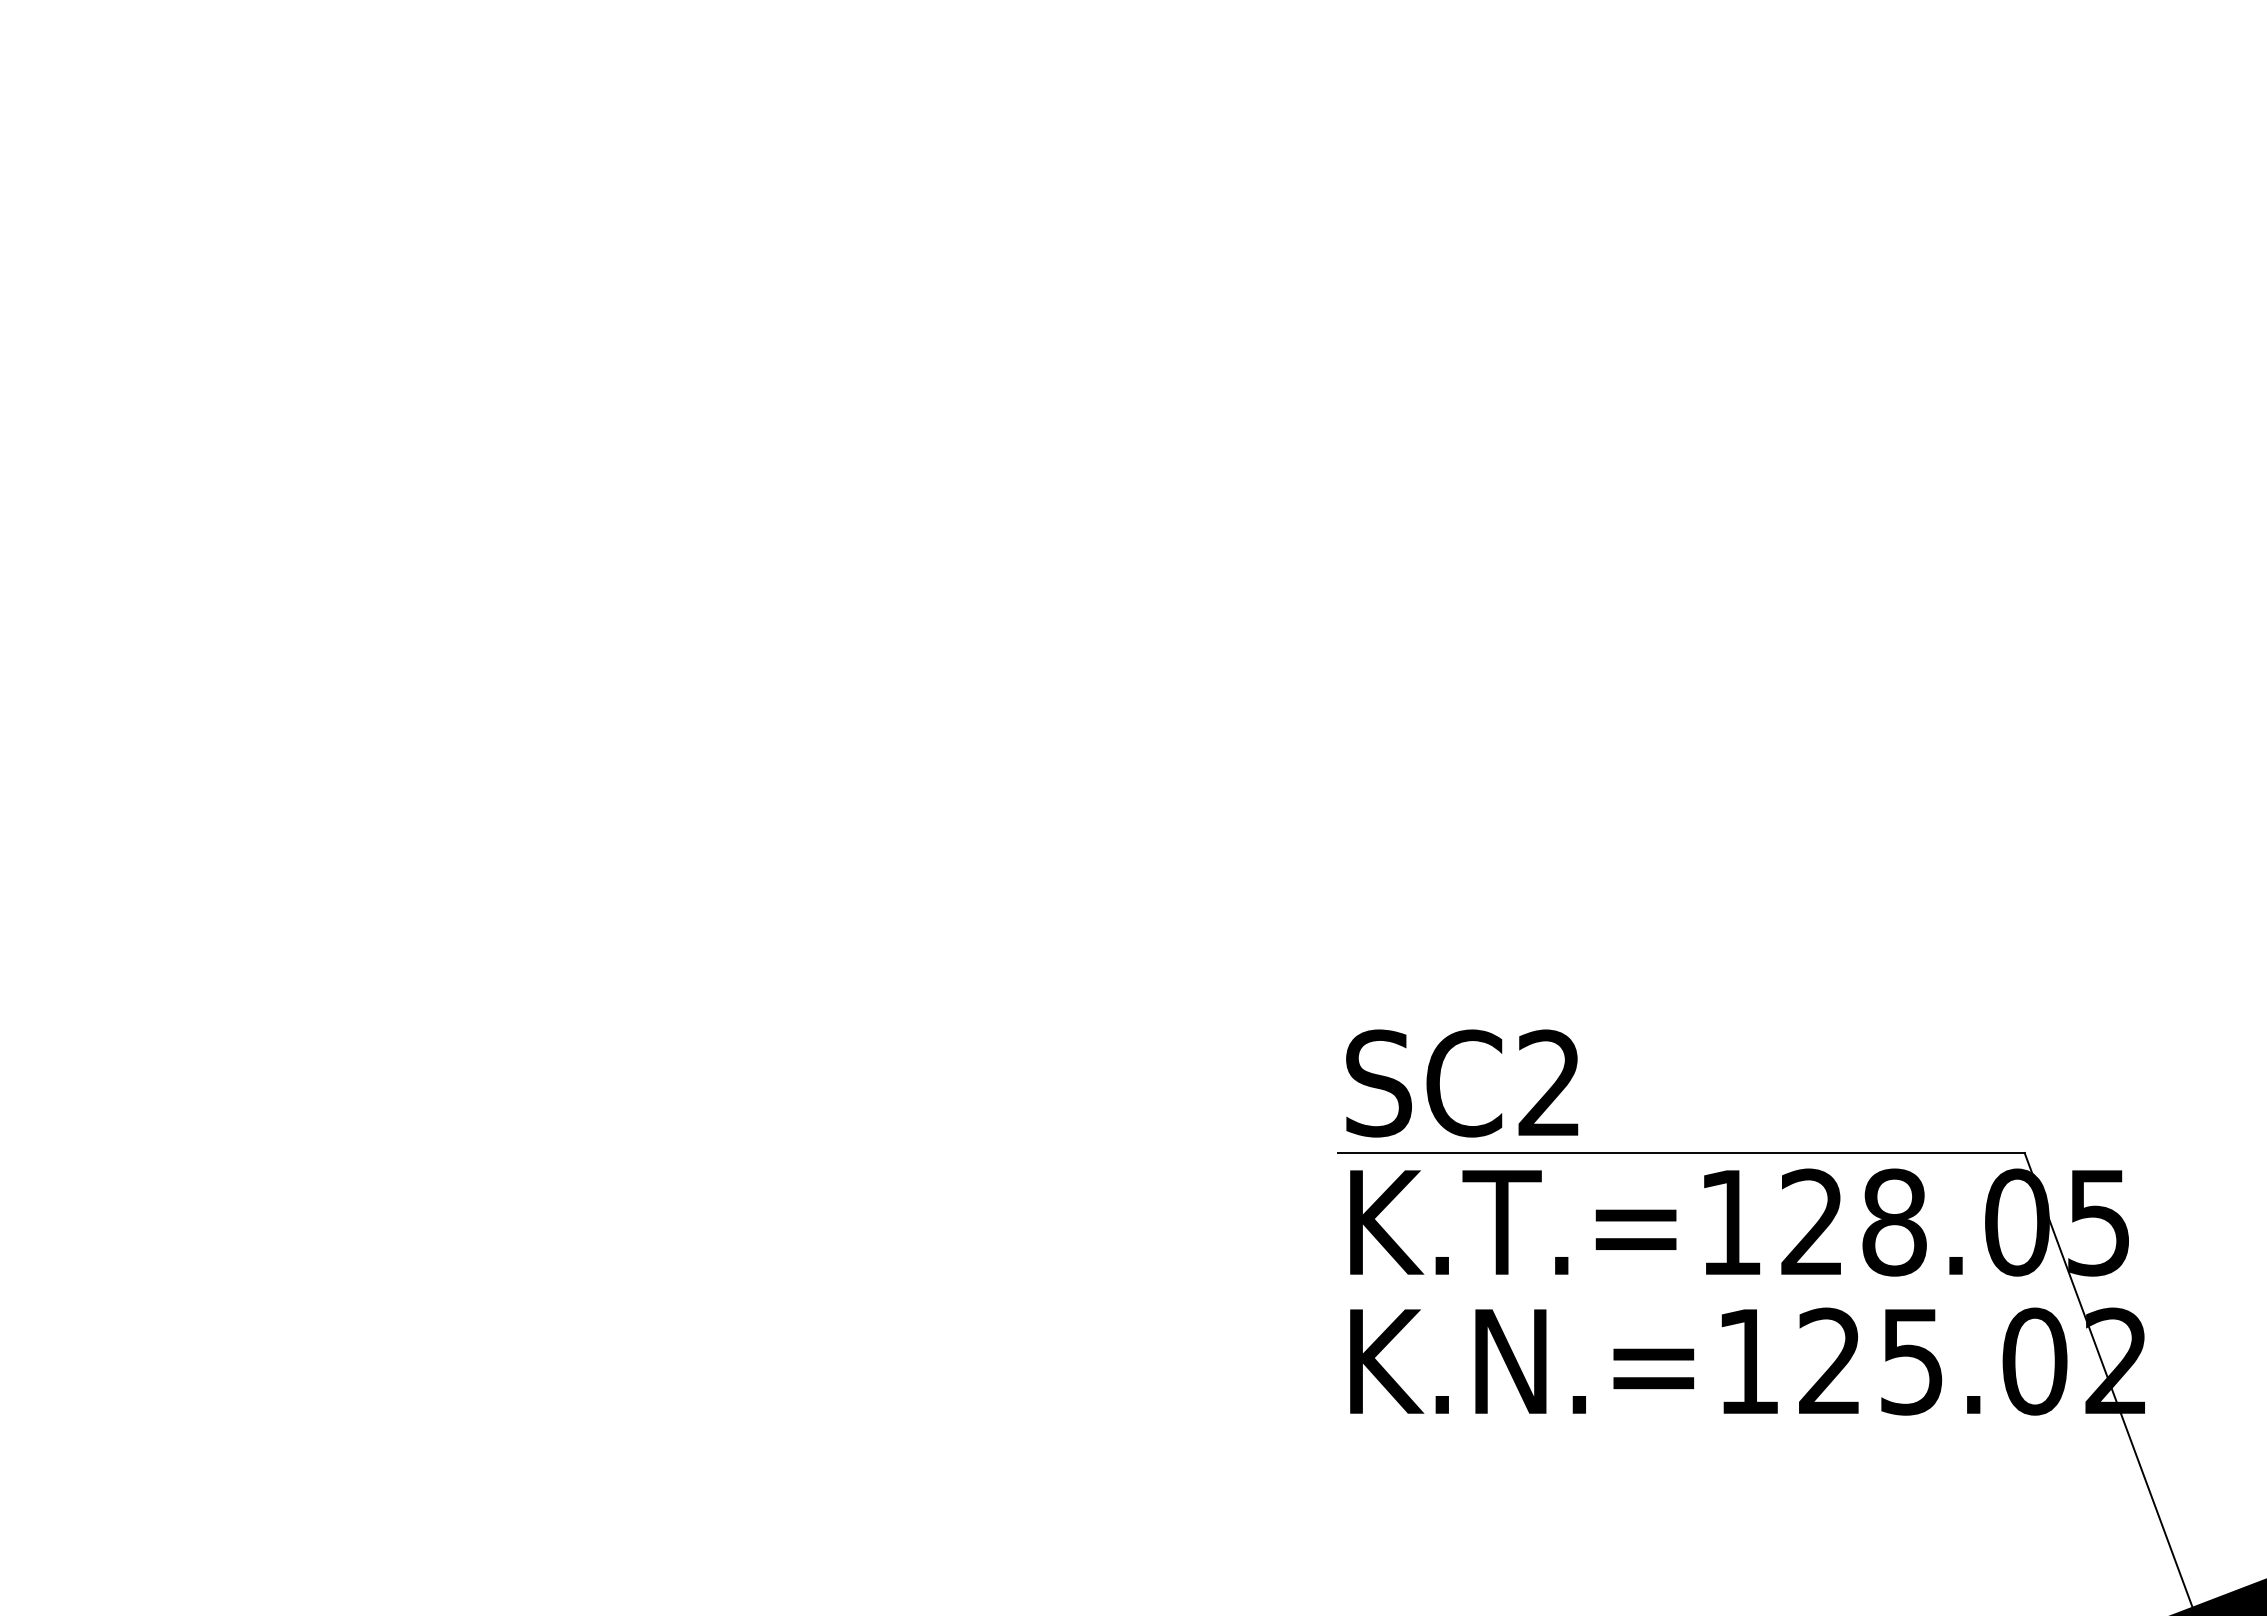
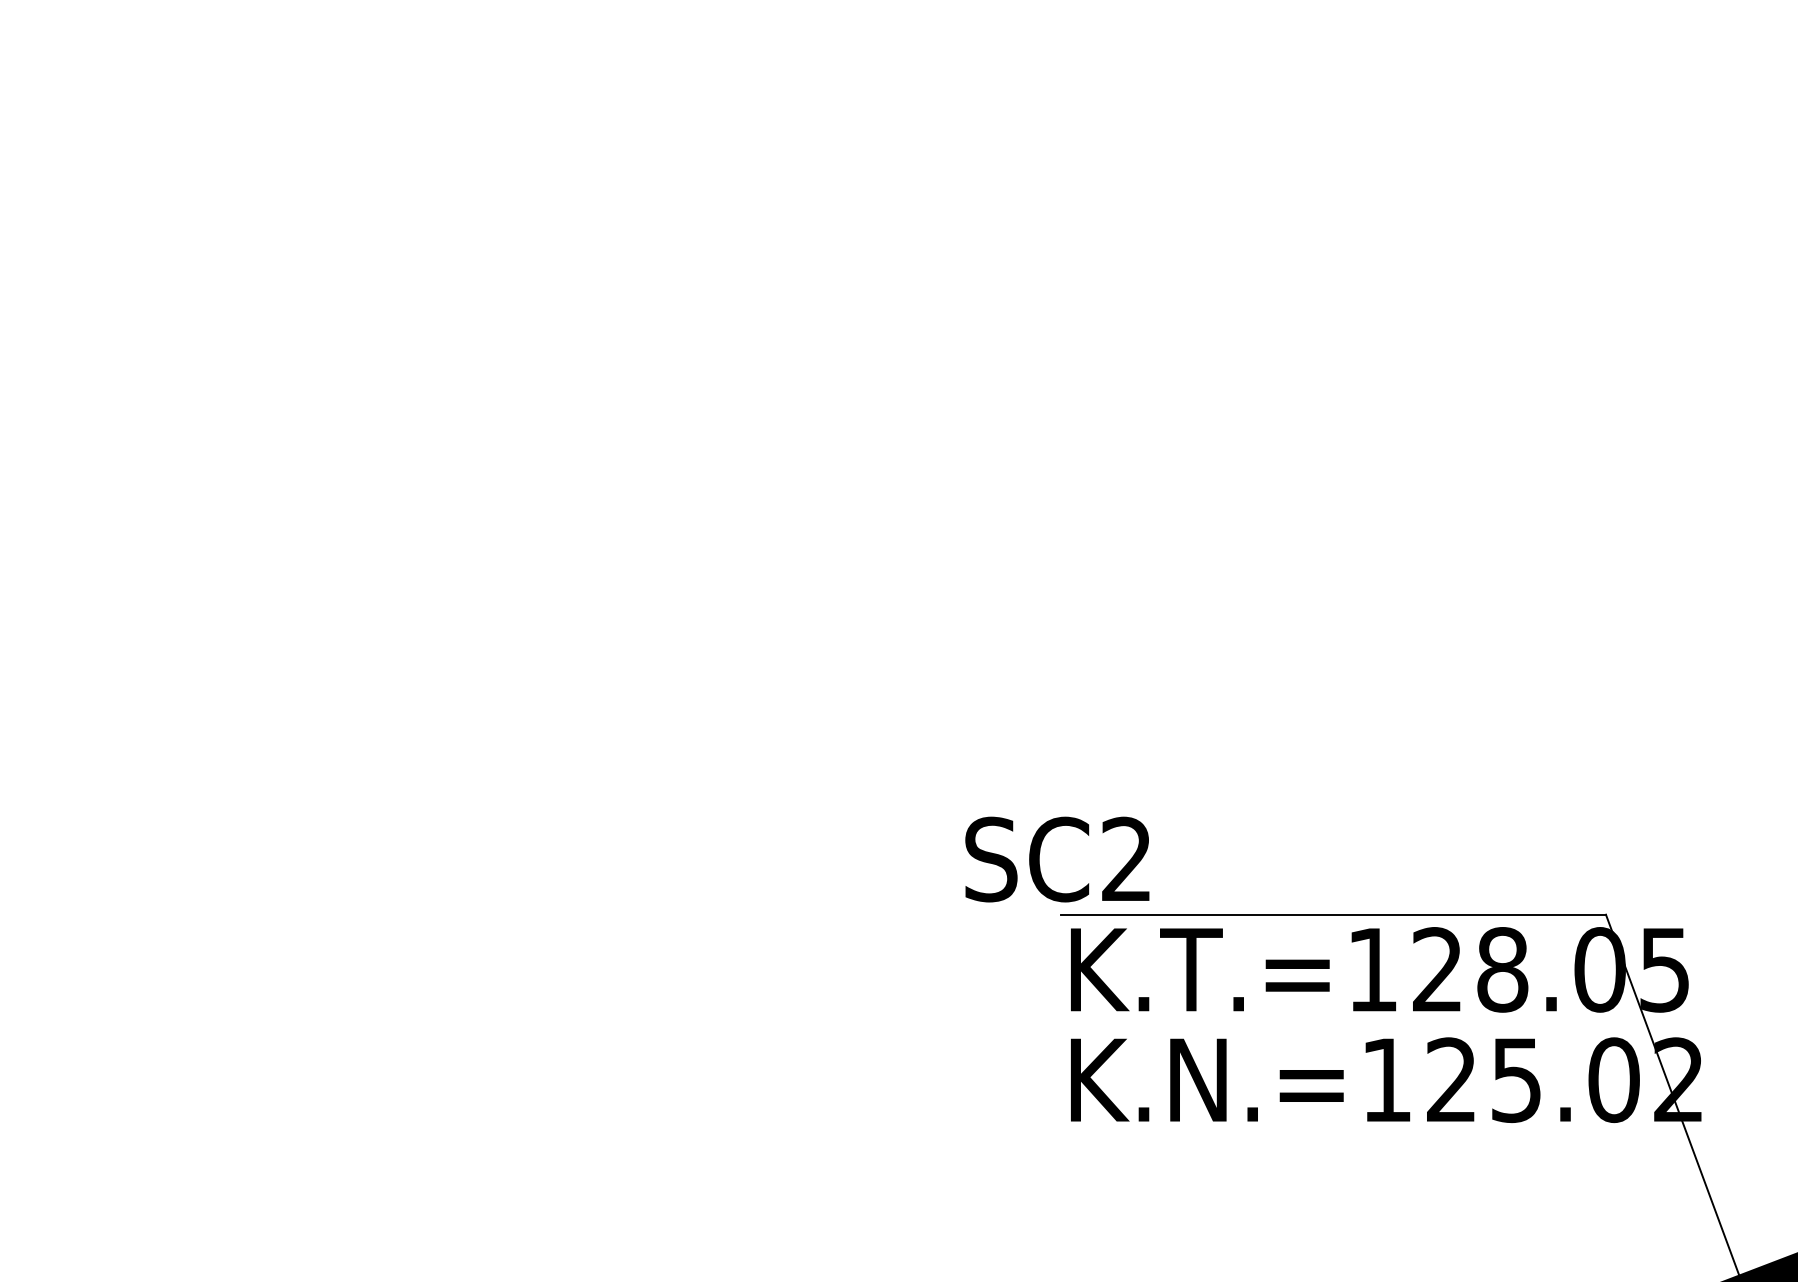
text: (1462, 1083) -> (1057, 859), moved

